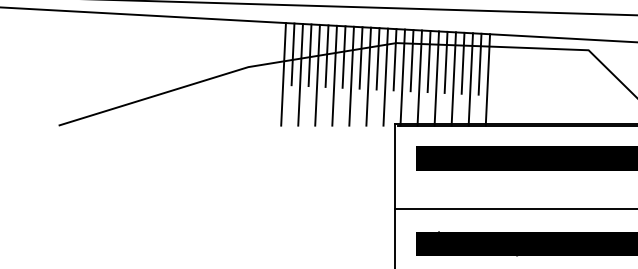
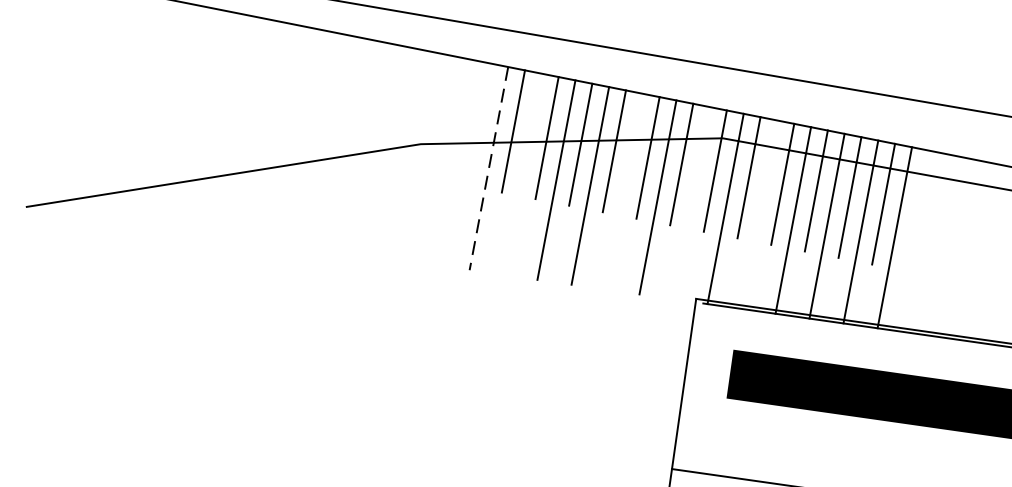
line: (283, 74) -> (488, 168), solid -> dashed
line: (300, 74) -> (522, 173), removed
line: (351, 75) -> (624, 190), removed
line: (385, 76) -> (691, 201), removed
line: (419, 77) -> (759, 213), removed

